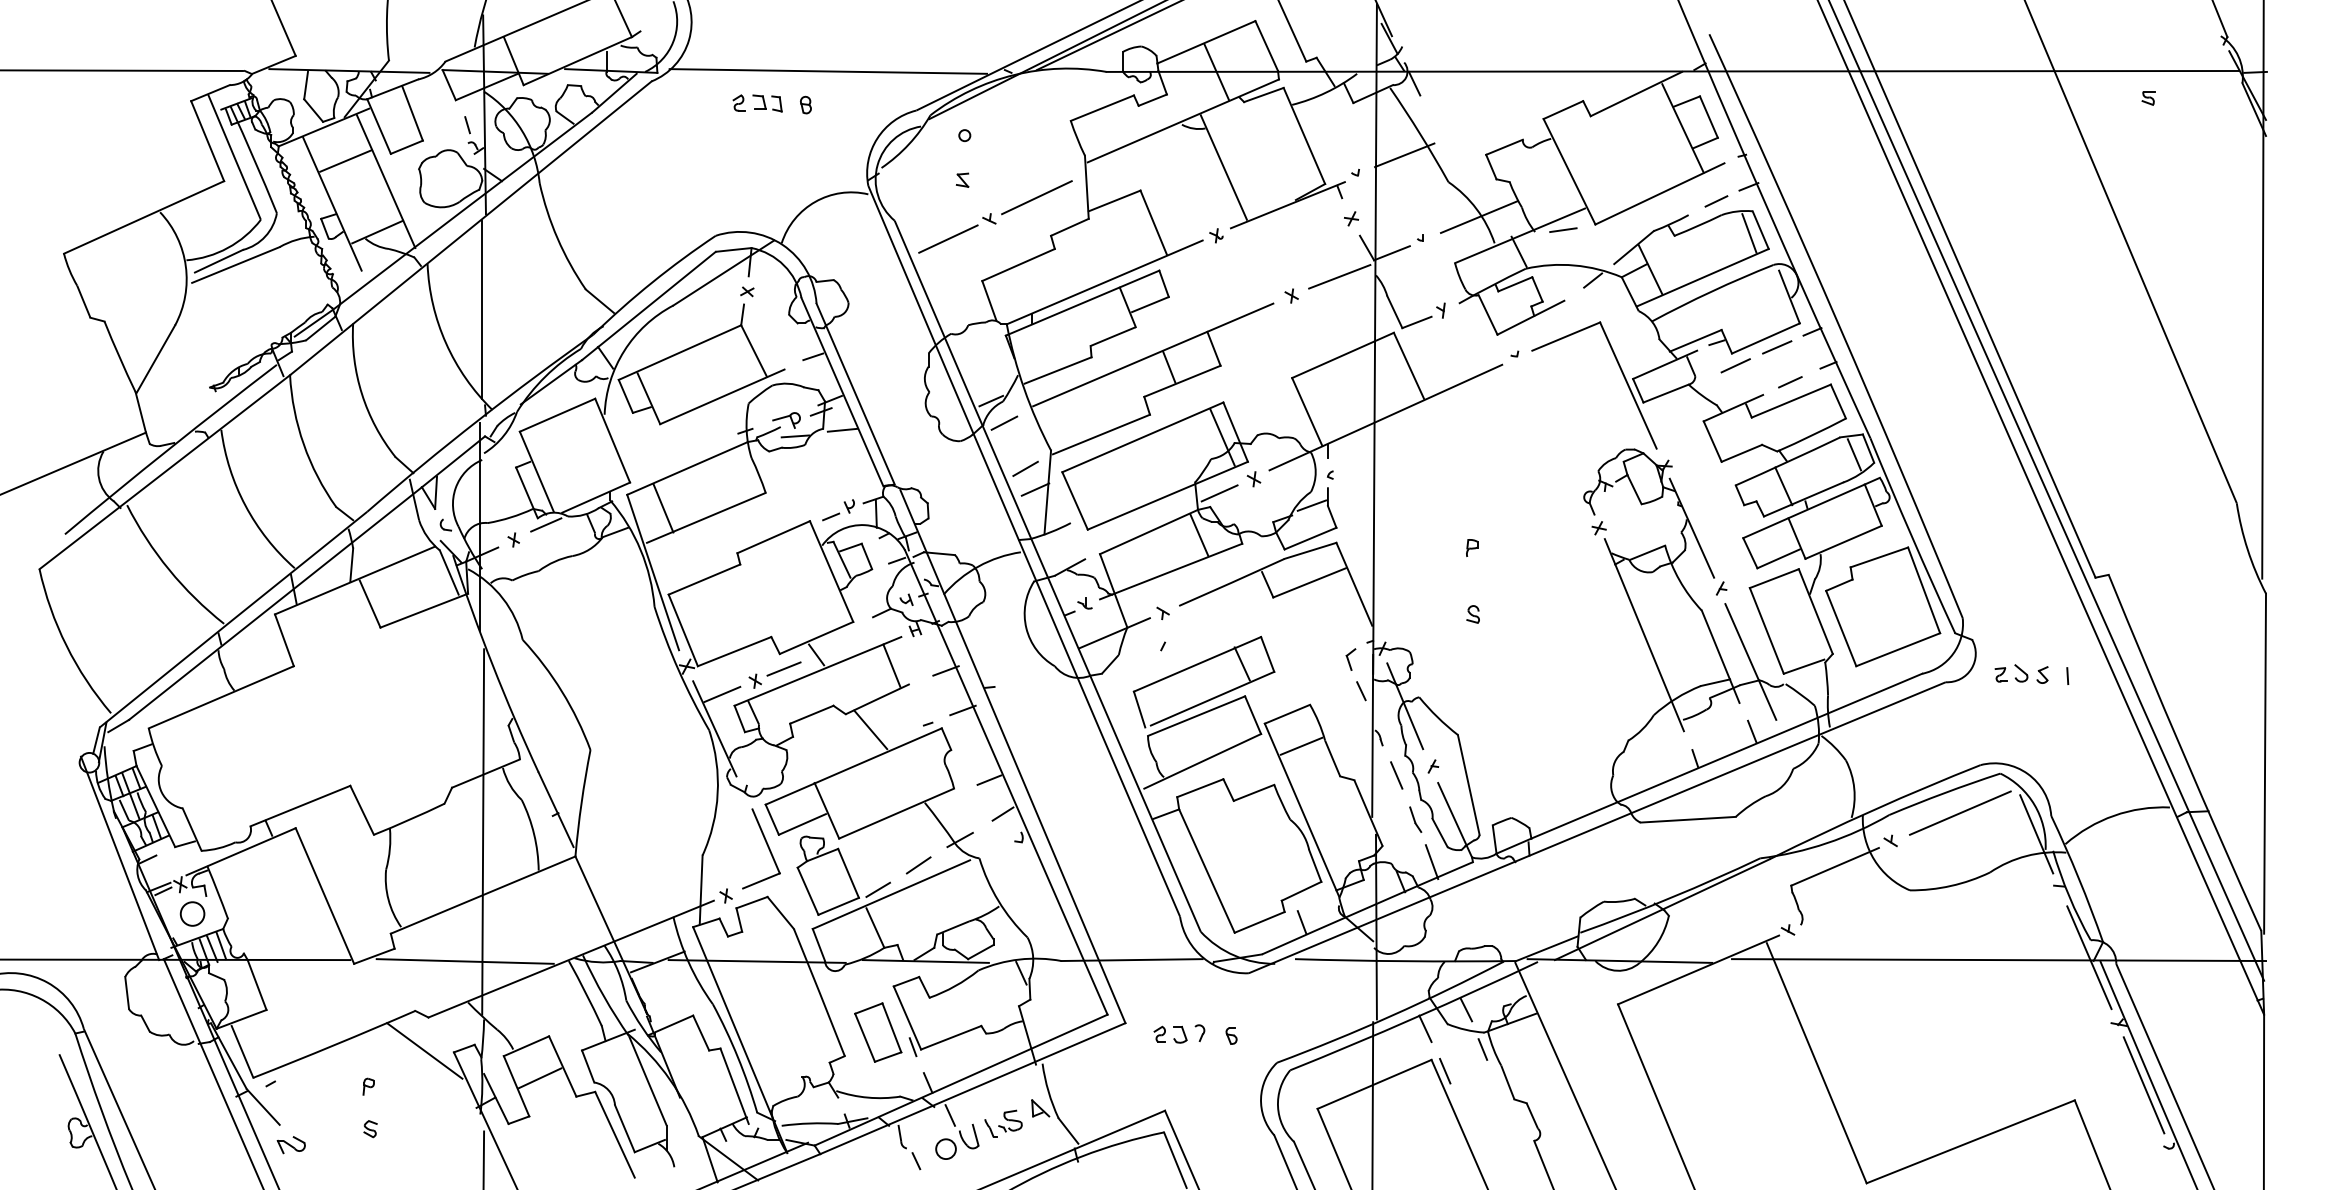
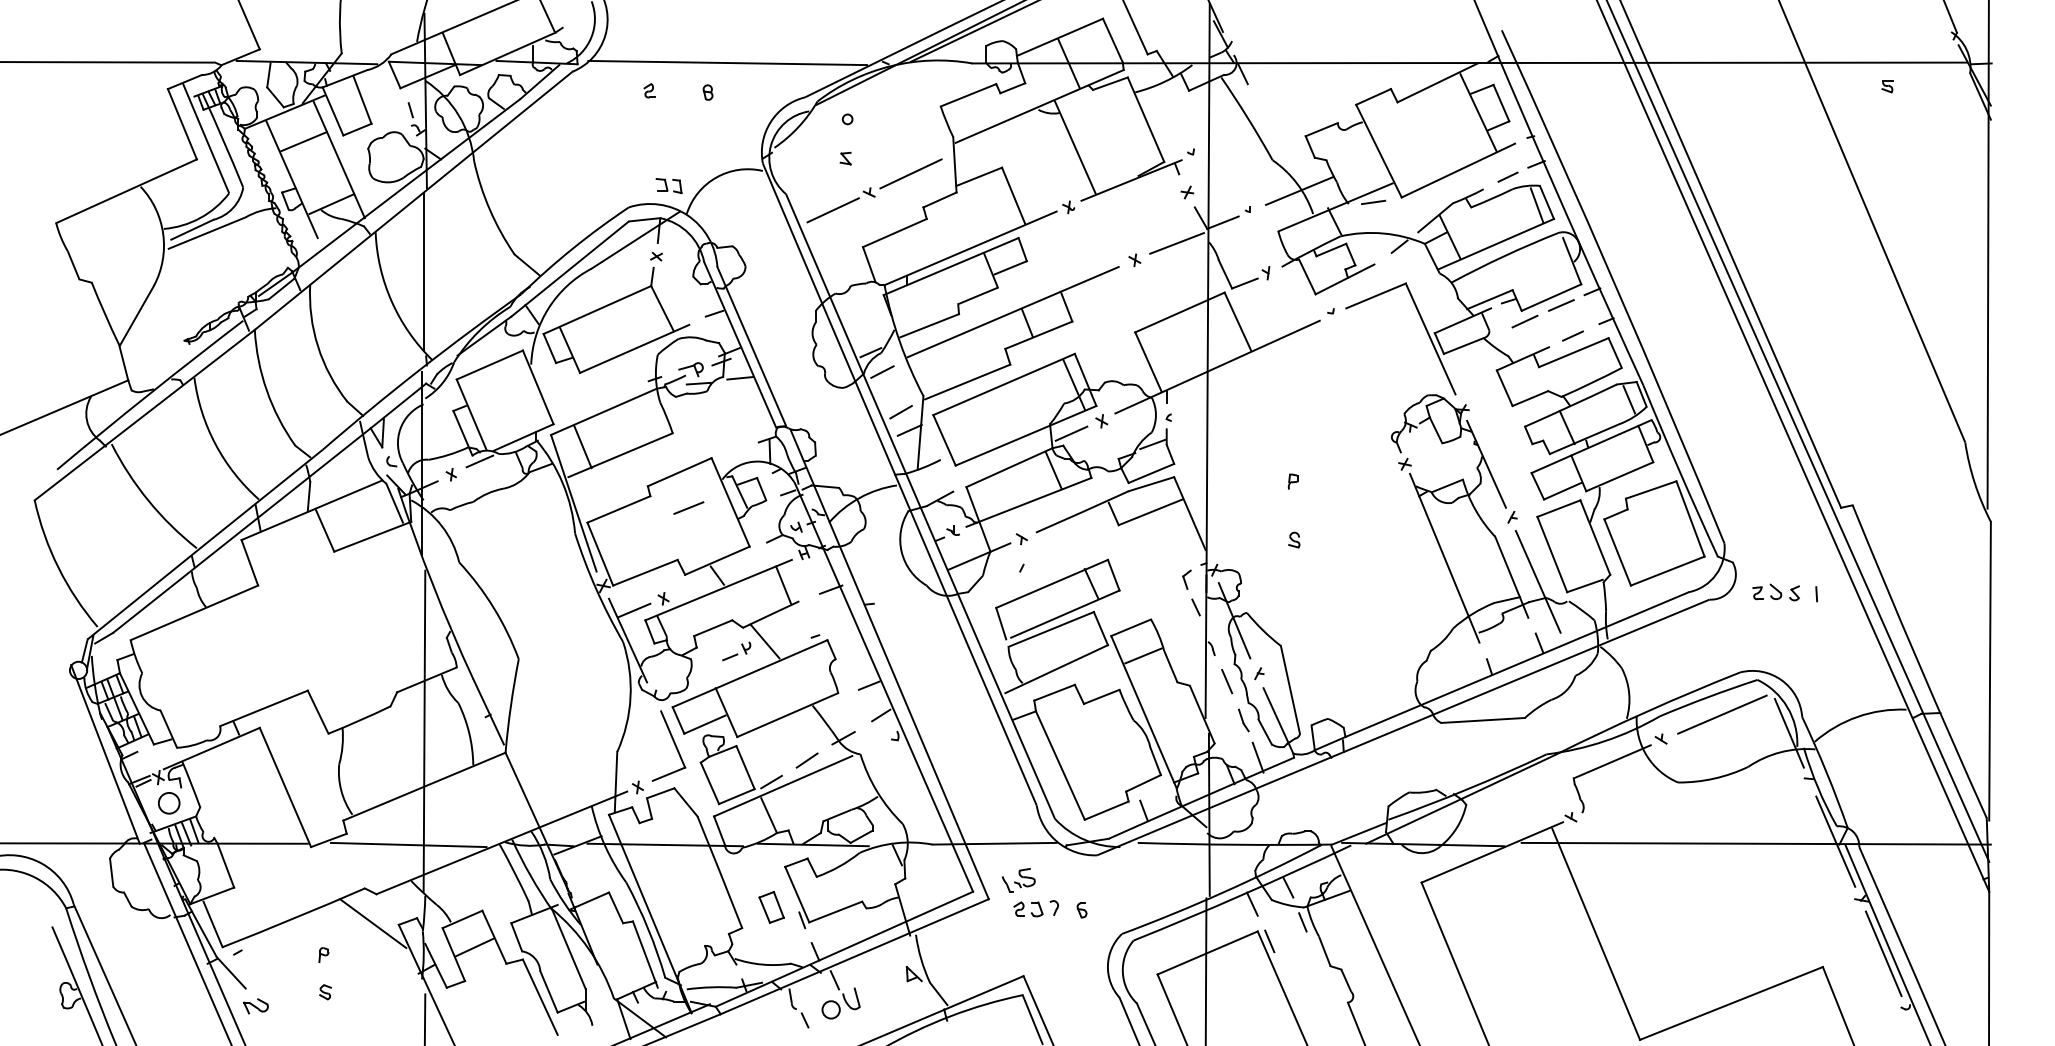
part: (767, 103) -> (669, 186), moved
line: (1404, 155) -> (1233, 136), removed
part: (838, 510) -> (736, 651), moved
line: (783, 668) -> (688, 507), moved
line: (962, 710) -> (845, 624), removed
part: (878, 1032) -> (771, 907), size x0.6
part: (1003, 1123) -> (1018, 880), moved

